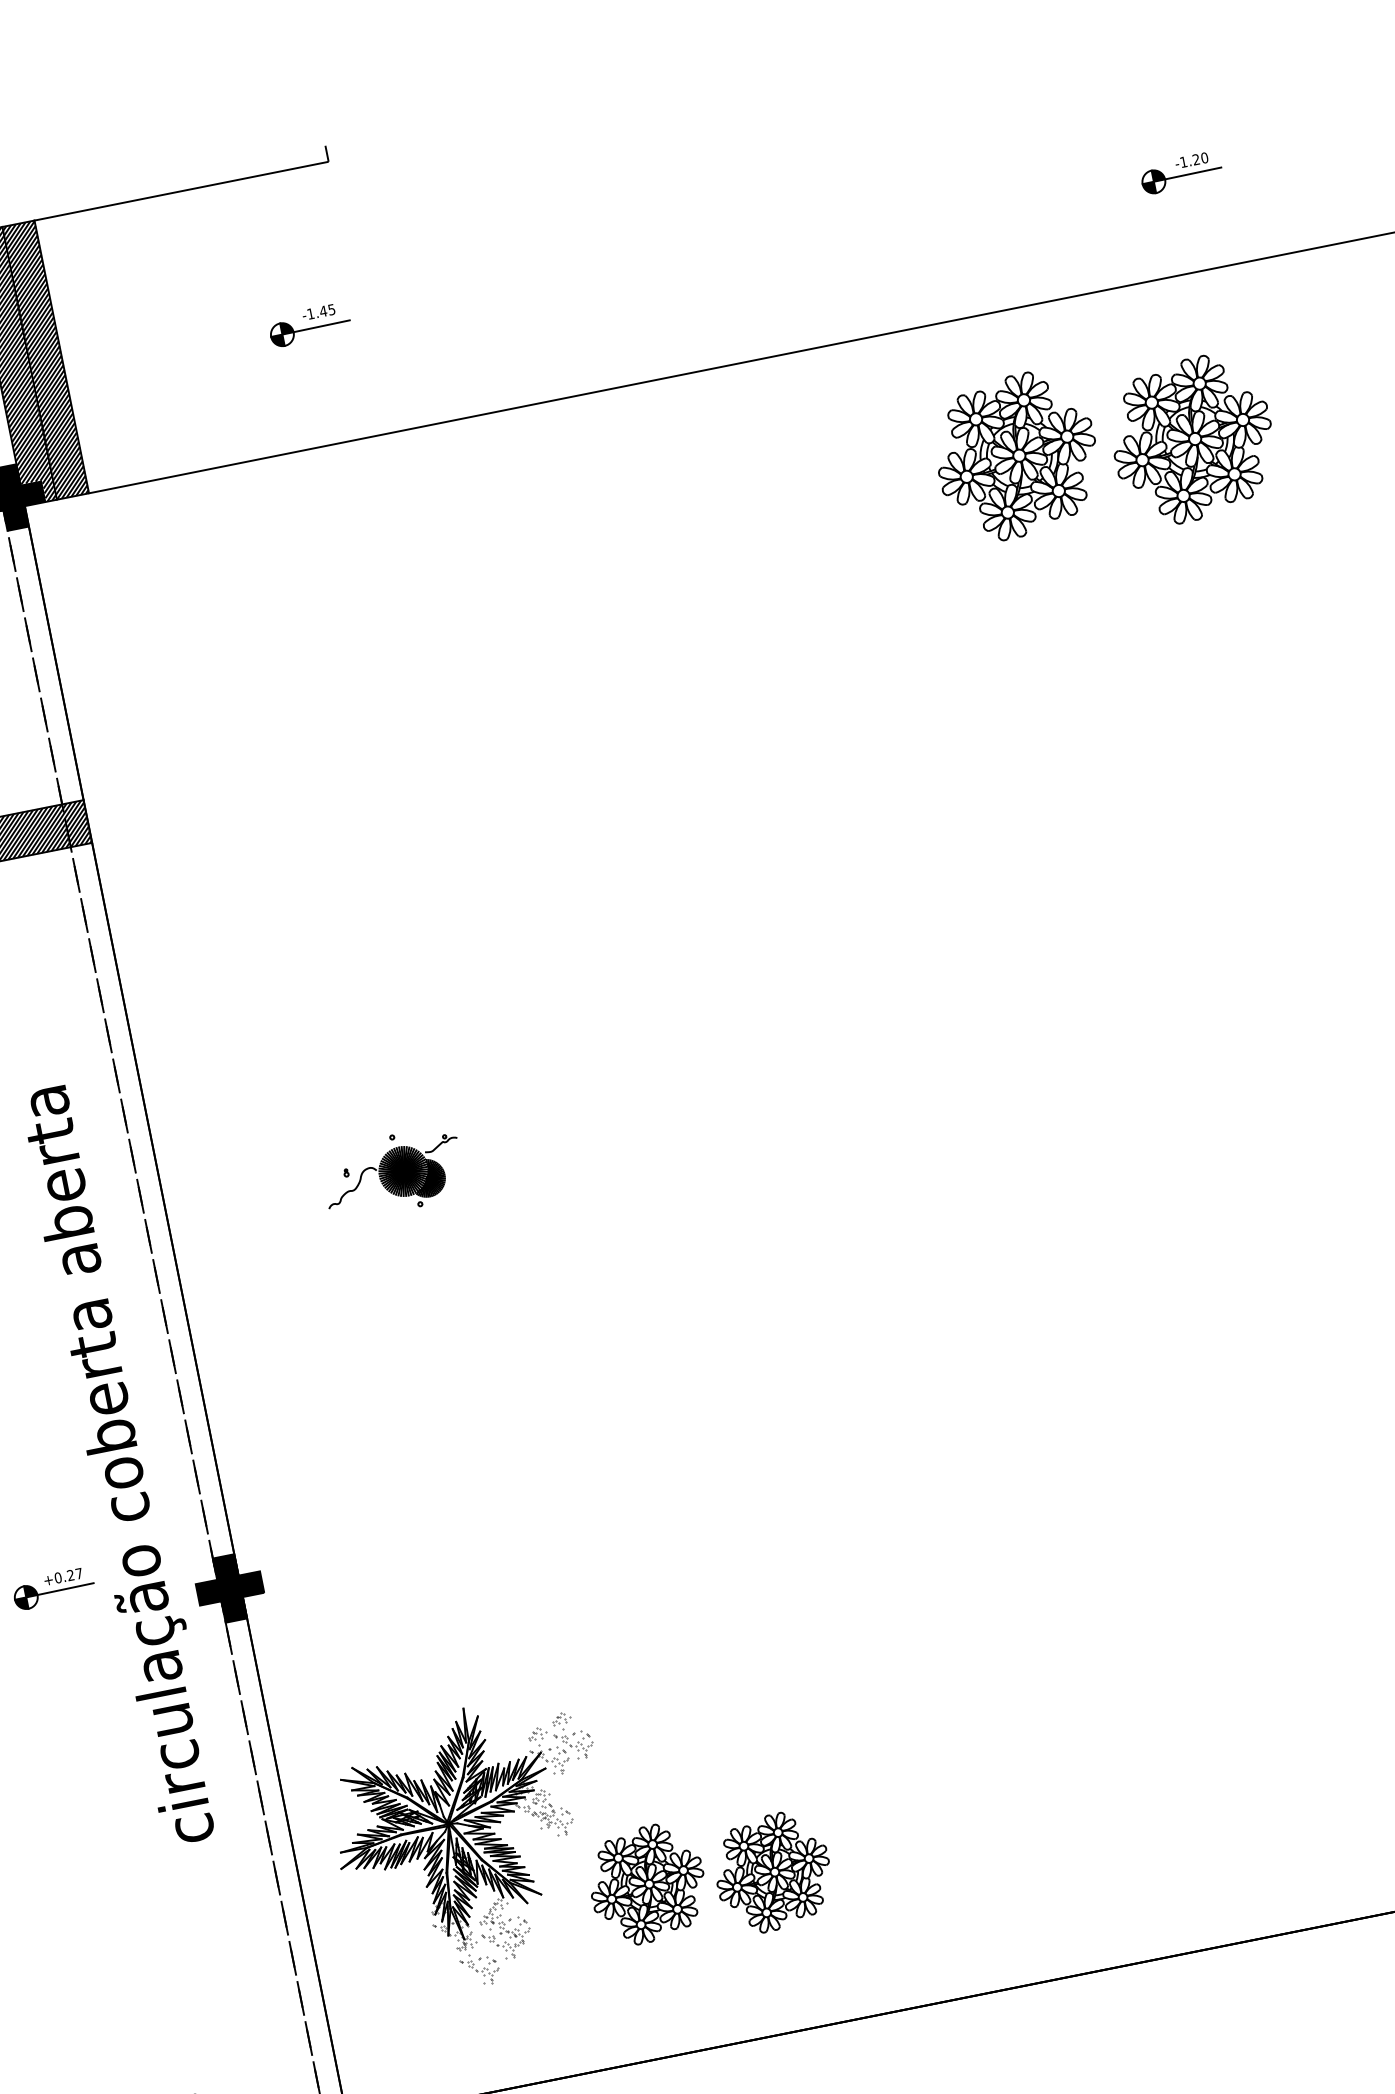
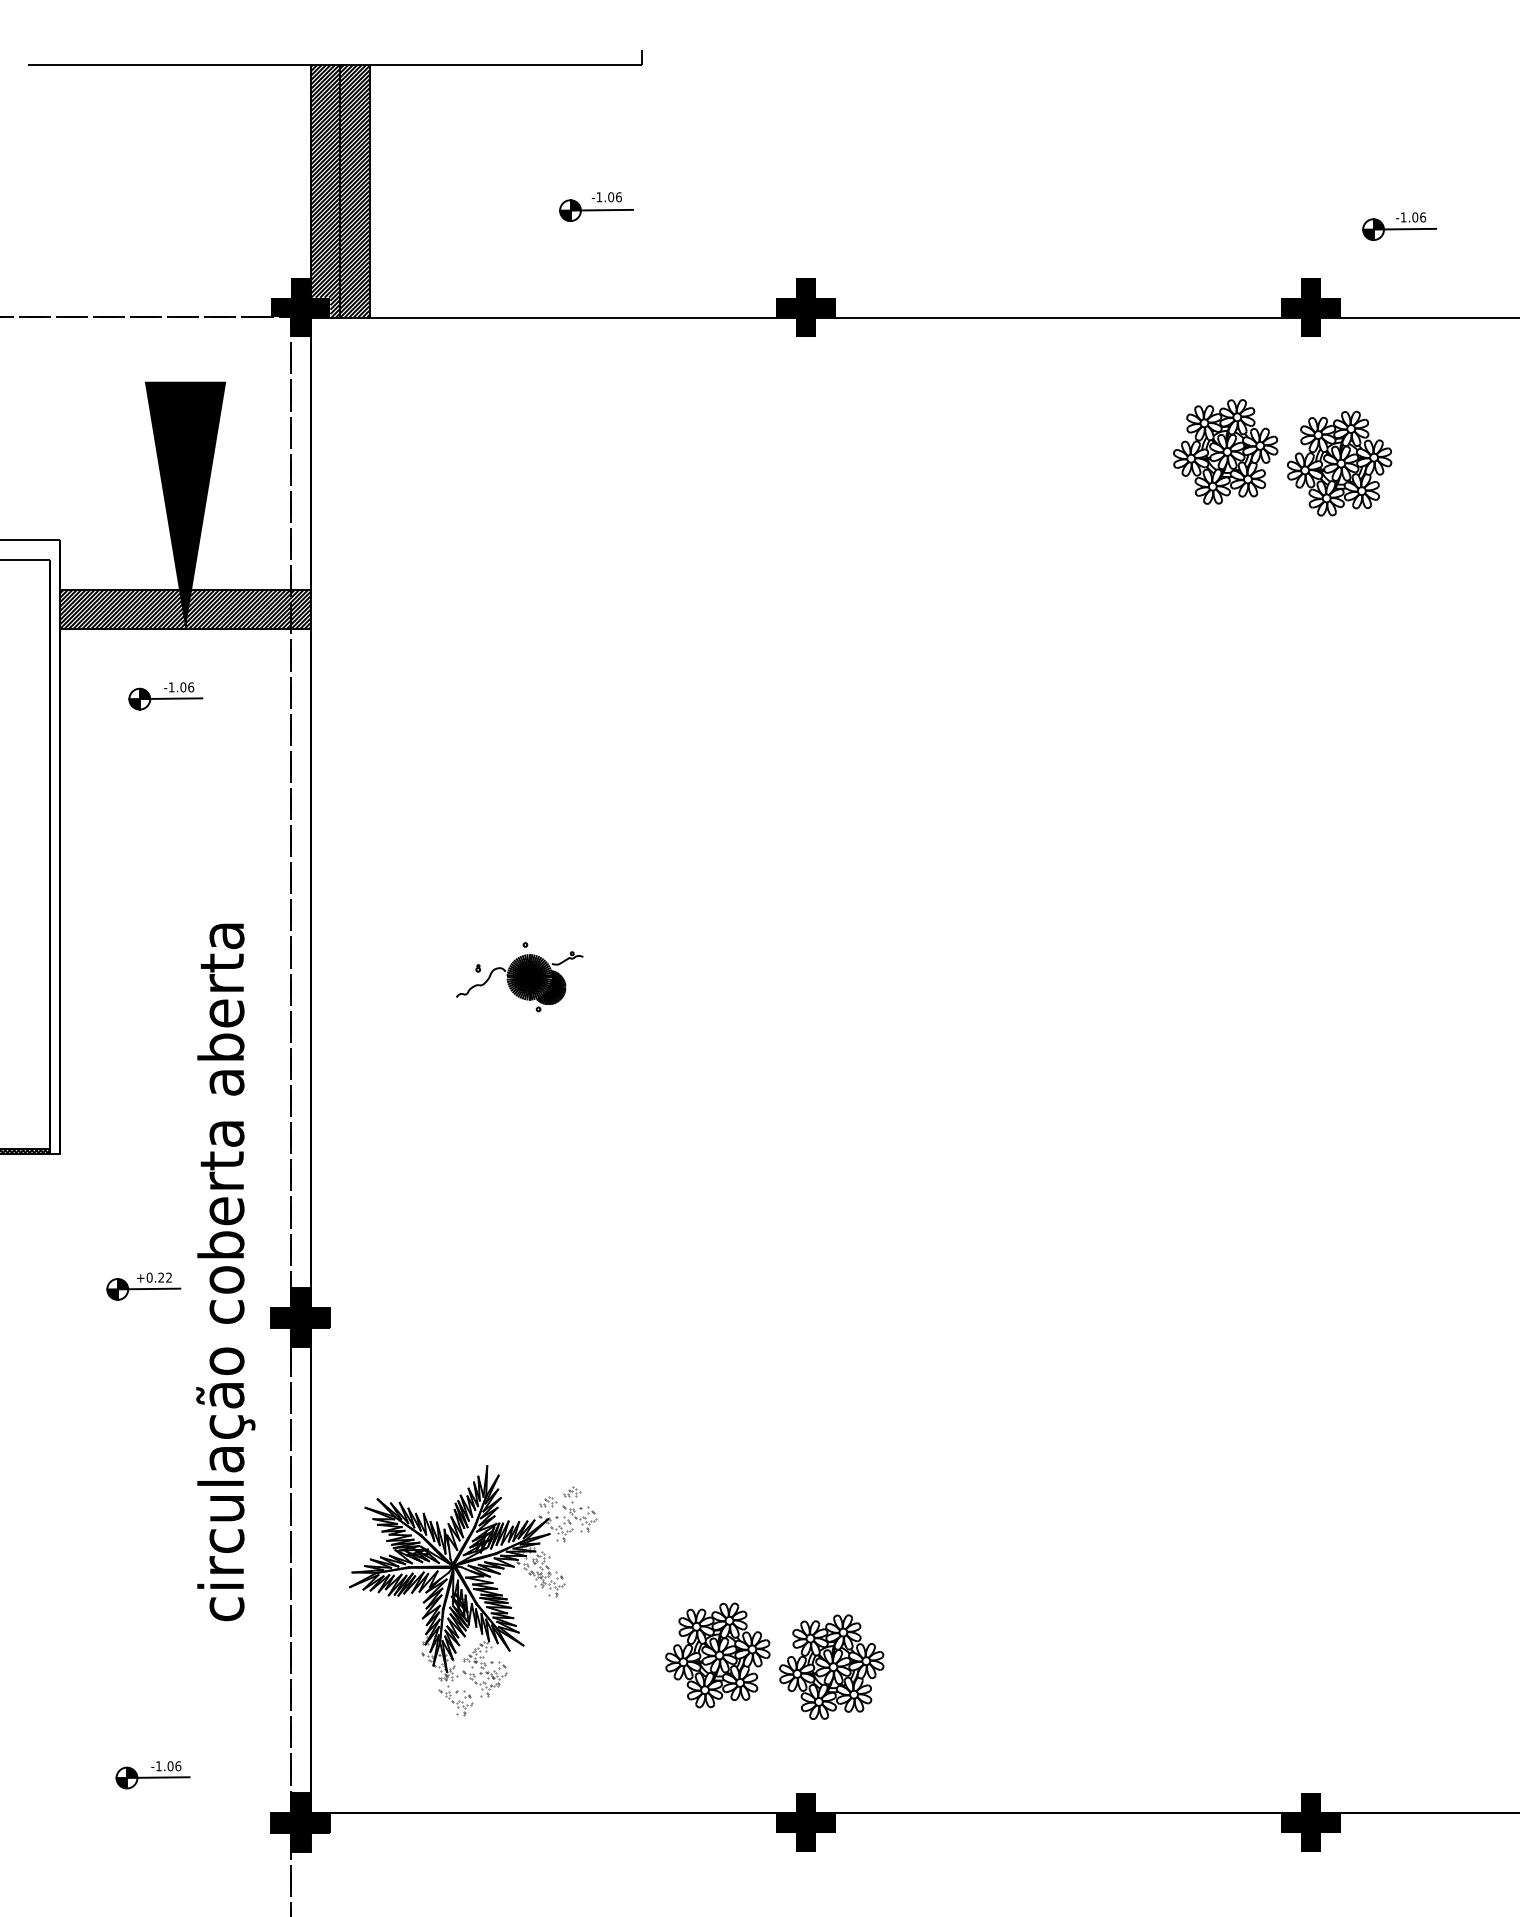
text: (1200, 158) -> (1419, 217), -1.20 -> -1.06
fill: (1102, 279) -> (1310, 307), added
text: (327, 310) -> (614, 197), -1.45 -> -1.06
fill: (557, 388) -> (805, 307), added
part: (1104, 447) -> (1282, 457), size x0.71
text: (120, 1465) -> (225, 1272), moved
text: (78, 1573) -> (168, 1277), +0.27 -> +0.22
part: (709, 1877) -> (774, 1660), moved
fill: (884, 2024) -> (805, 1822), added

